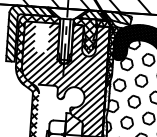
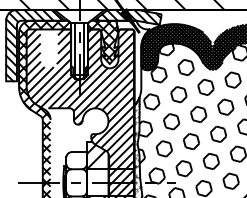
hatch: (105, 53) -> (130, 62), removed

